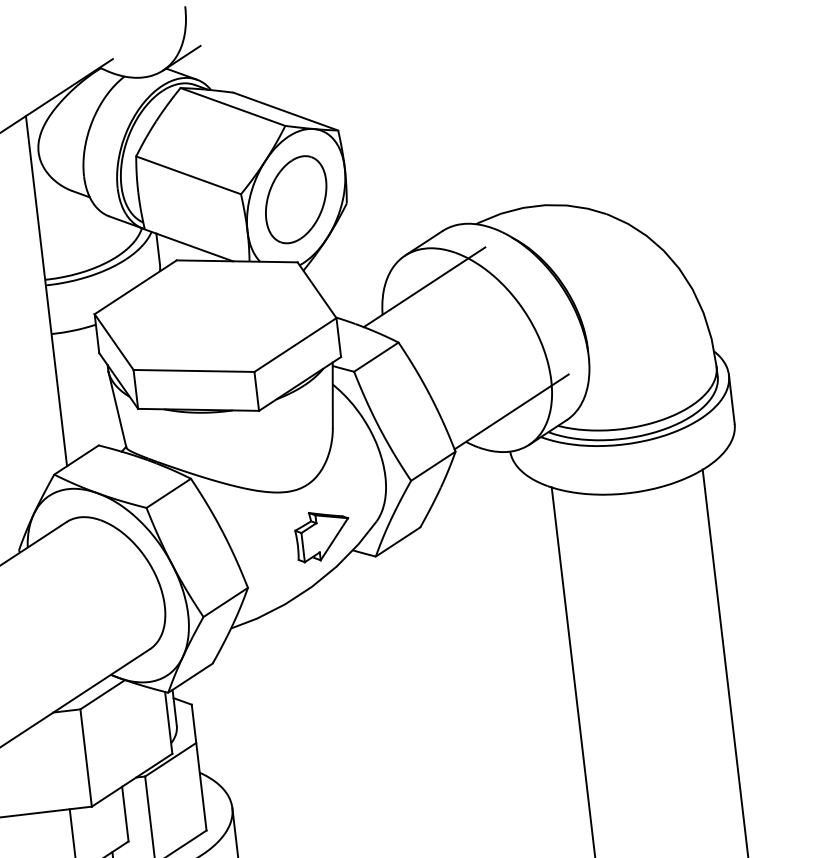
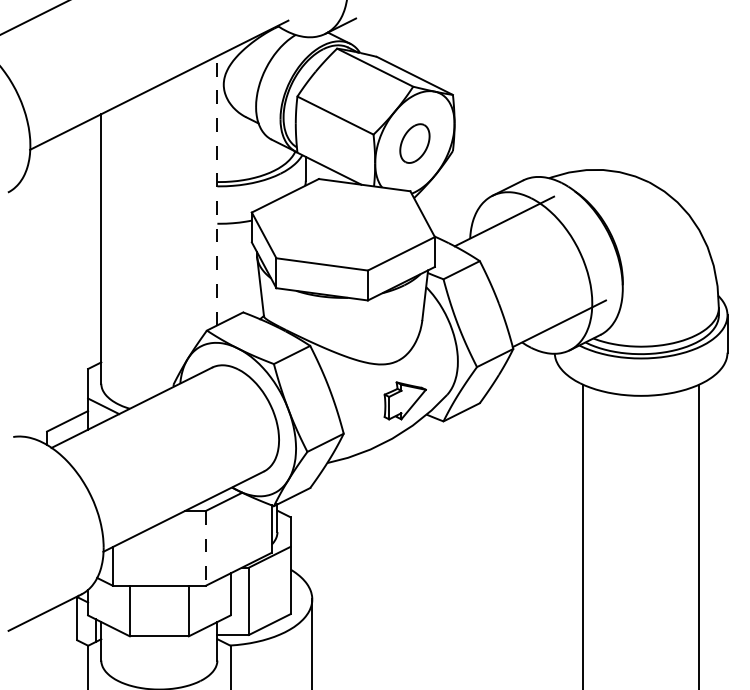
part: (295, 199) -> (414, 143), size x0.6
line: (46, 290) -> (217, 190), solid -> dashed
line: (85, 758) -> (205, 548), solid -> dashed

